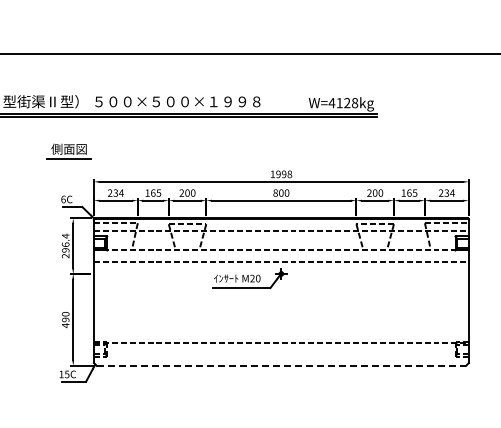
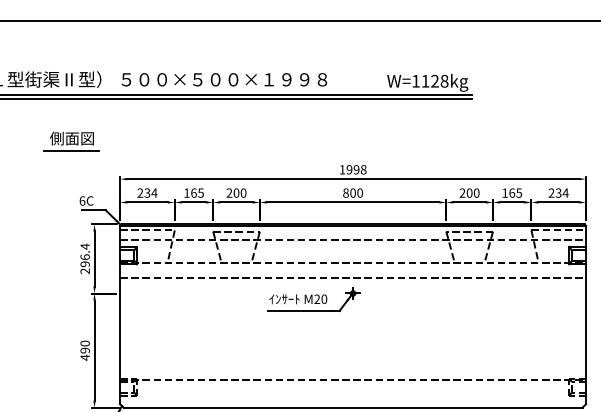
text: (331, 103) -> (415, 81), W=4128kg -> W=1128kg
part: (68, 151) -> (71, 141), moved
line: (281, 365) -> (353, 407), dashed -> solid

